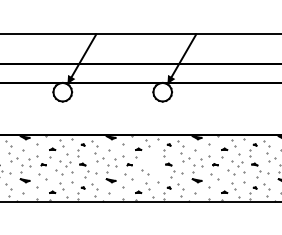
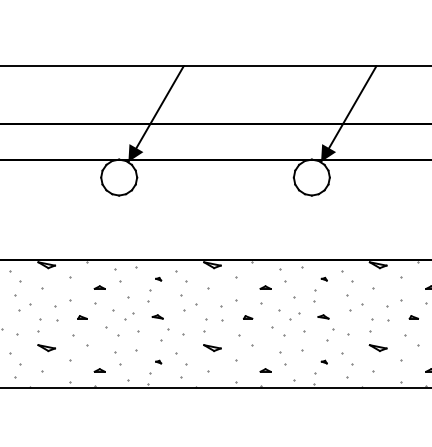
part: (152, 163) -> (292, 314), added

